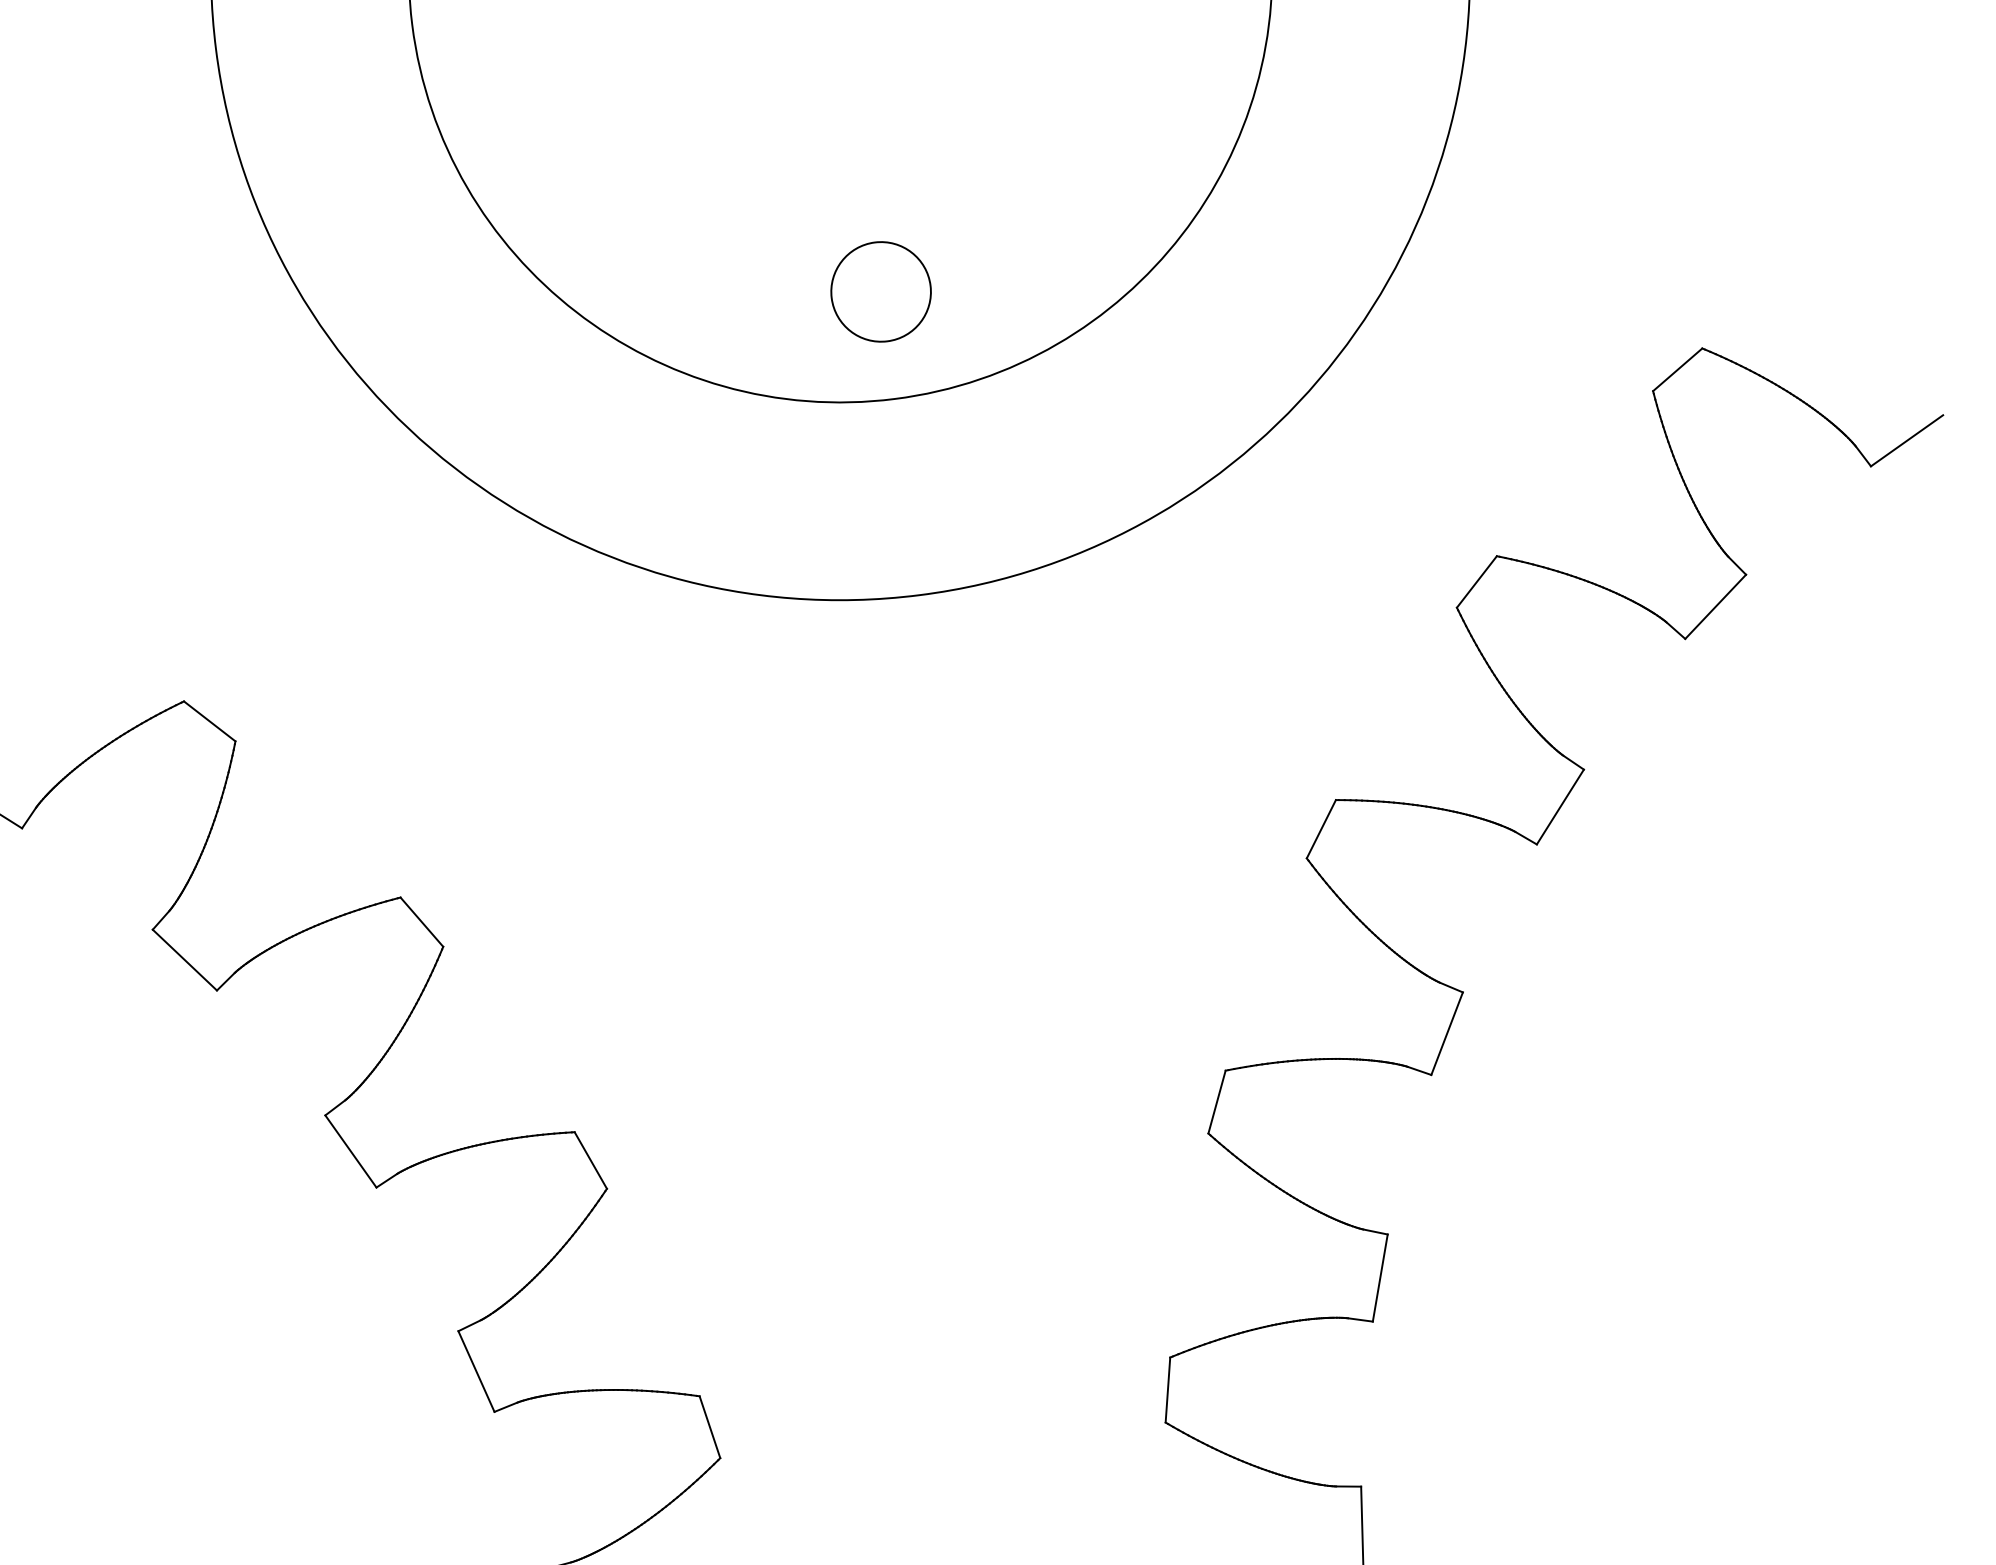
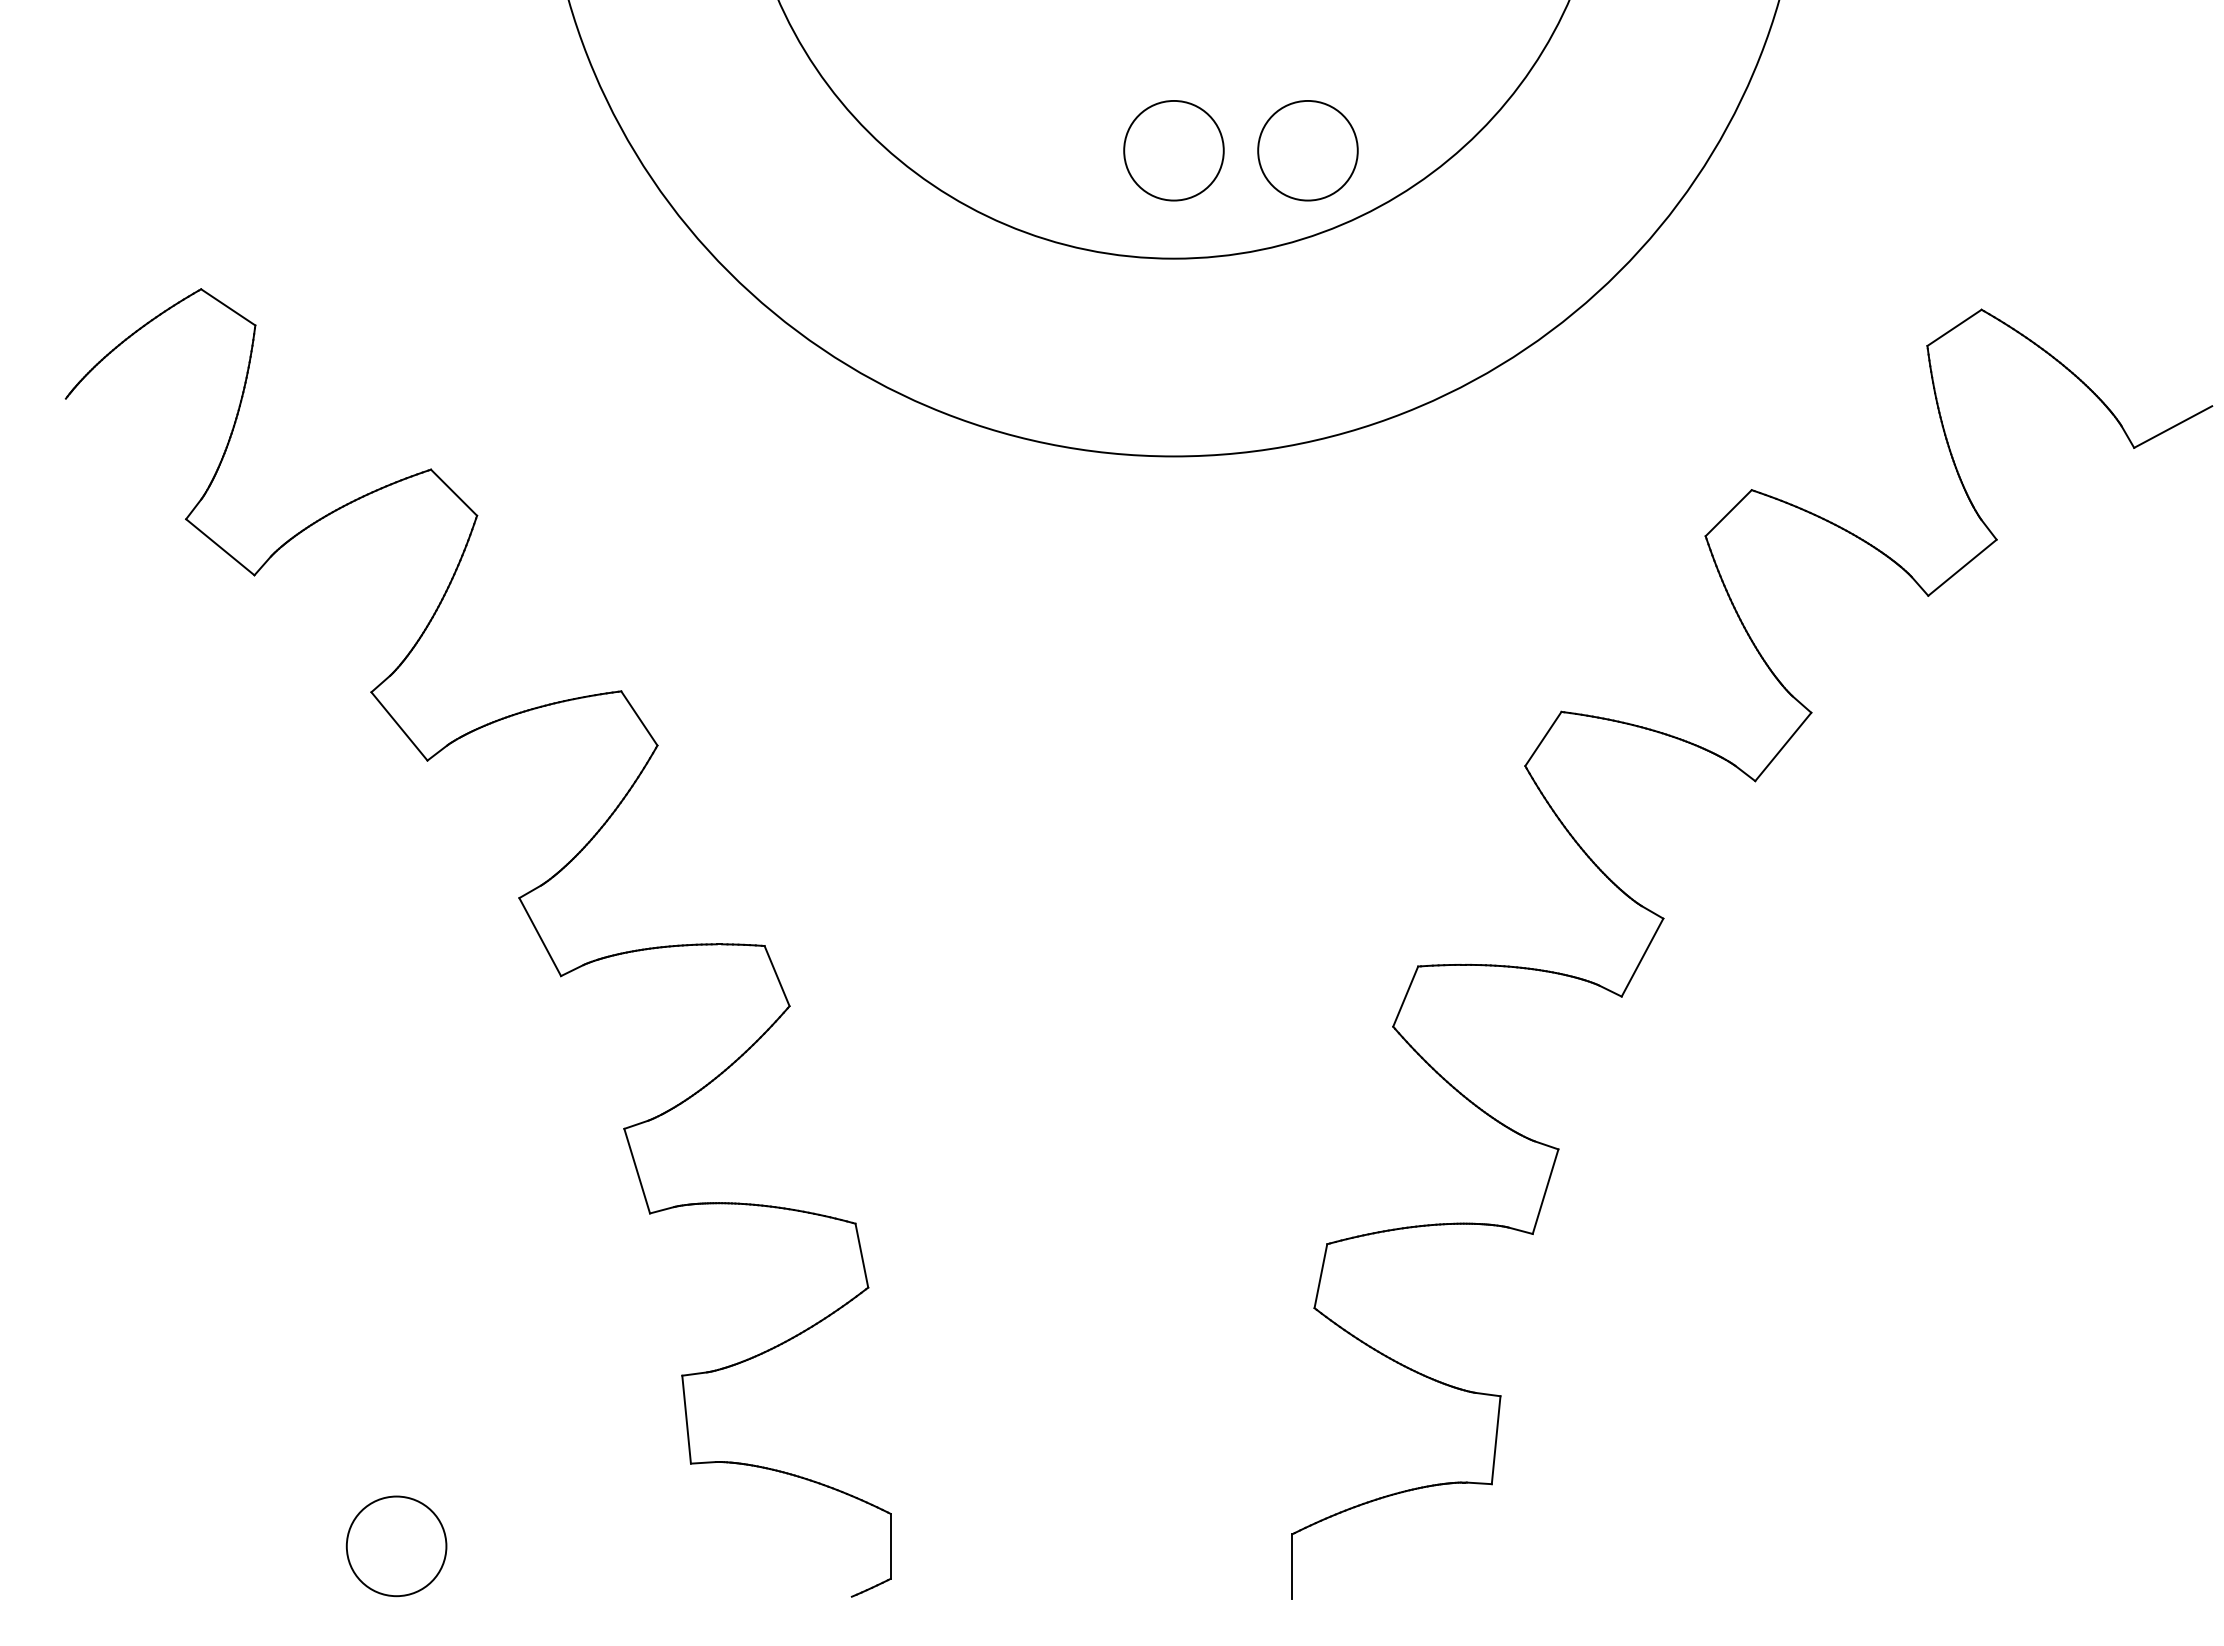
circle: (1013, 274) -> (1307, 150), added

